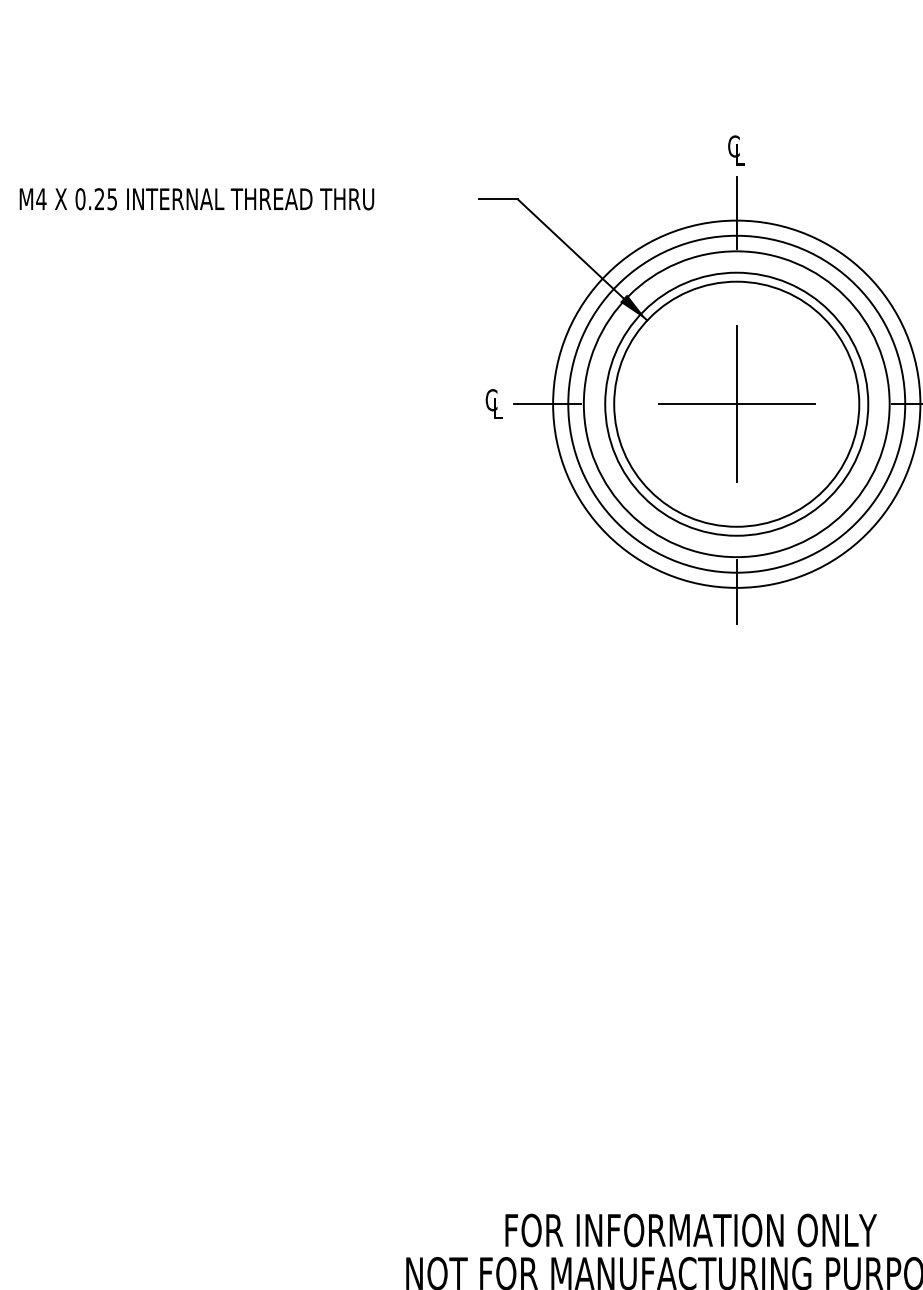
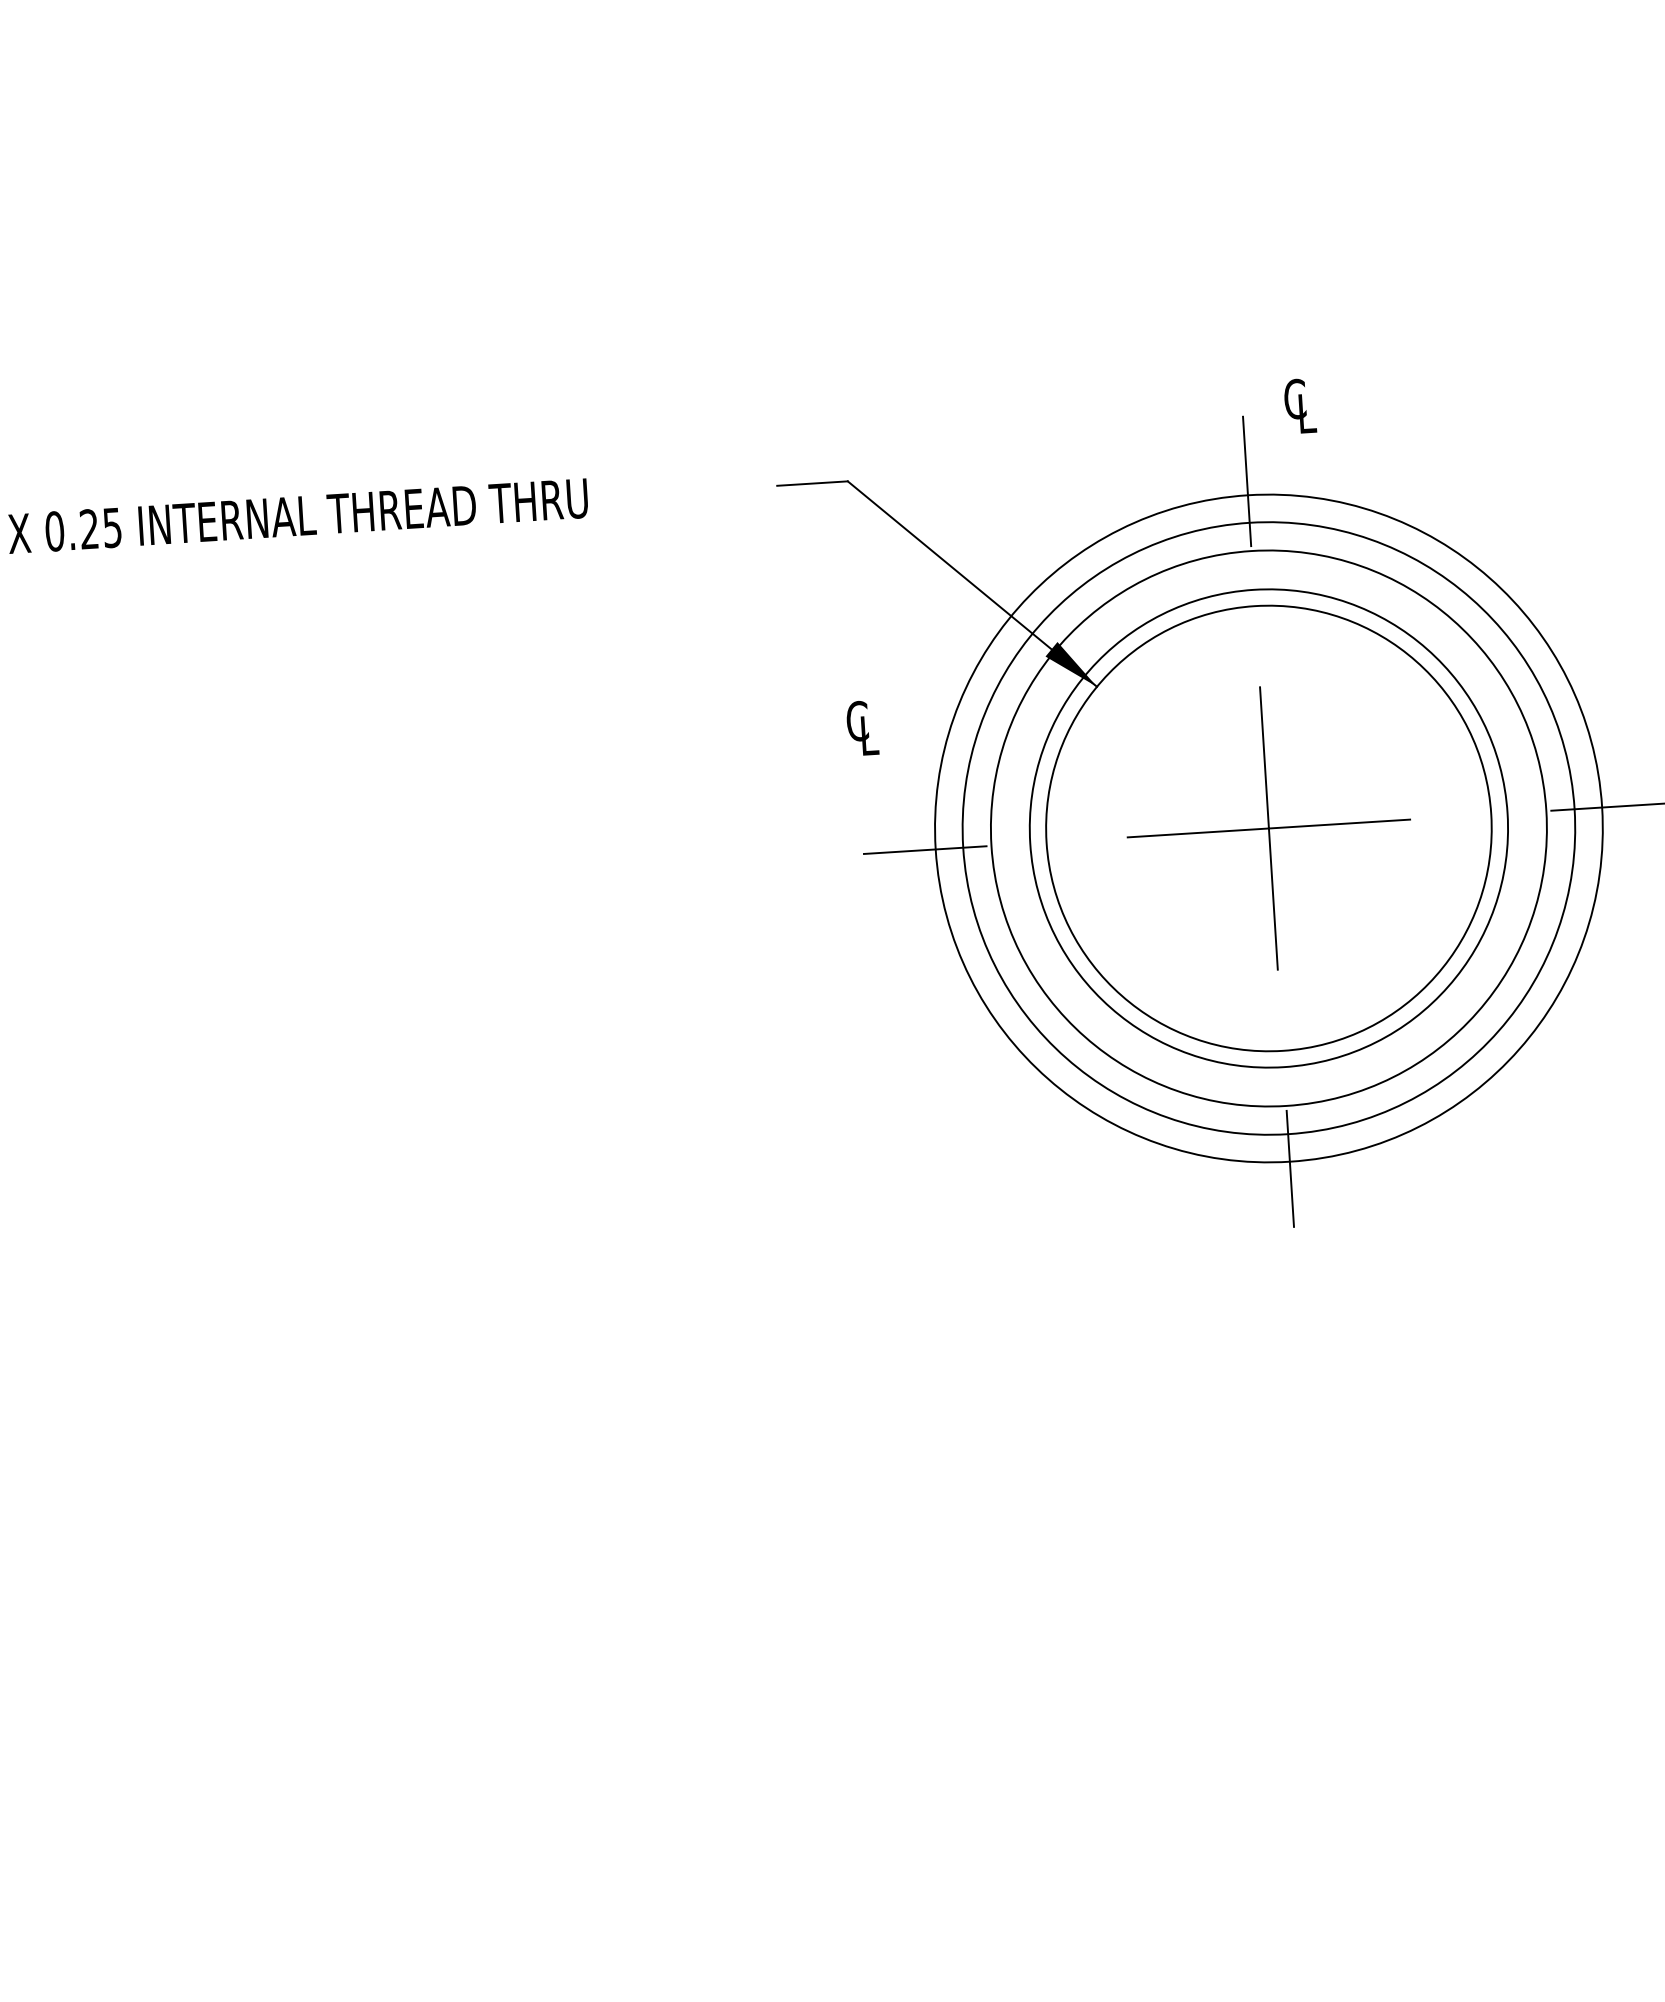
text: (736, 150) -> (1300, 406), moved
text: (493, 403) -> (861, 727), moved

